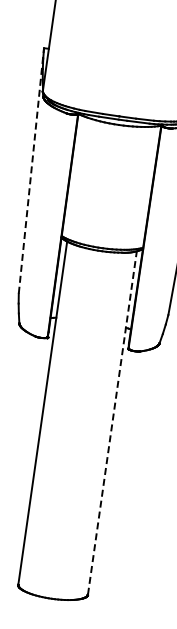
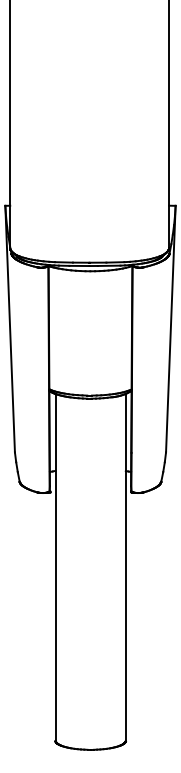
line: (31, 170) -> (10, 328), dashed -> solid
line: (112, 422) -> (125, 566), dashed -> solid

